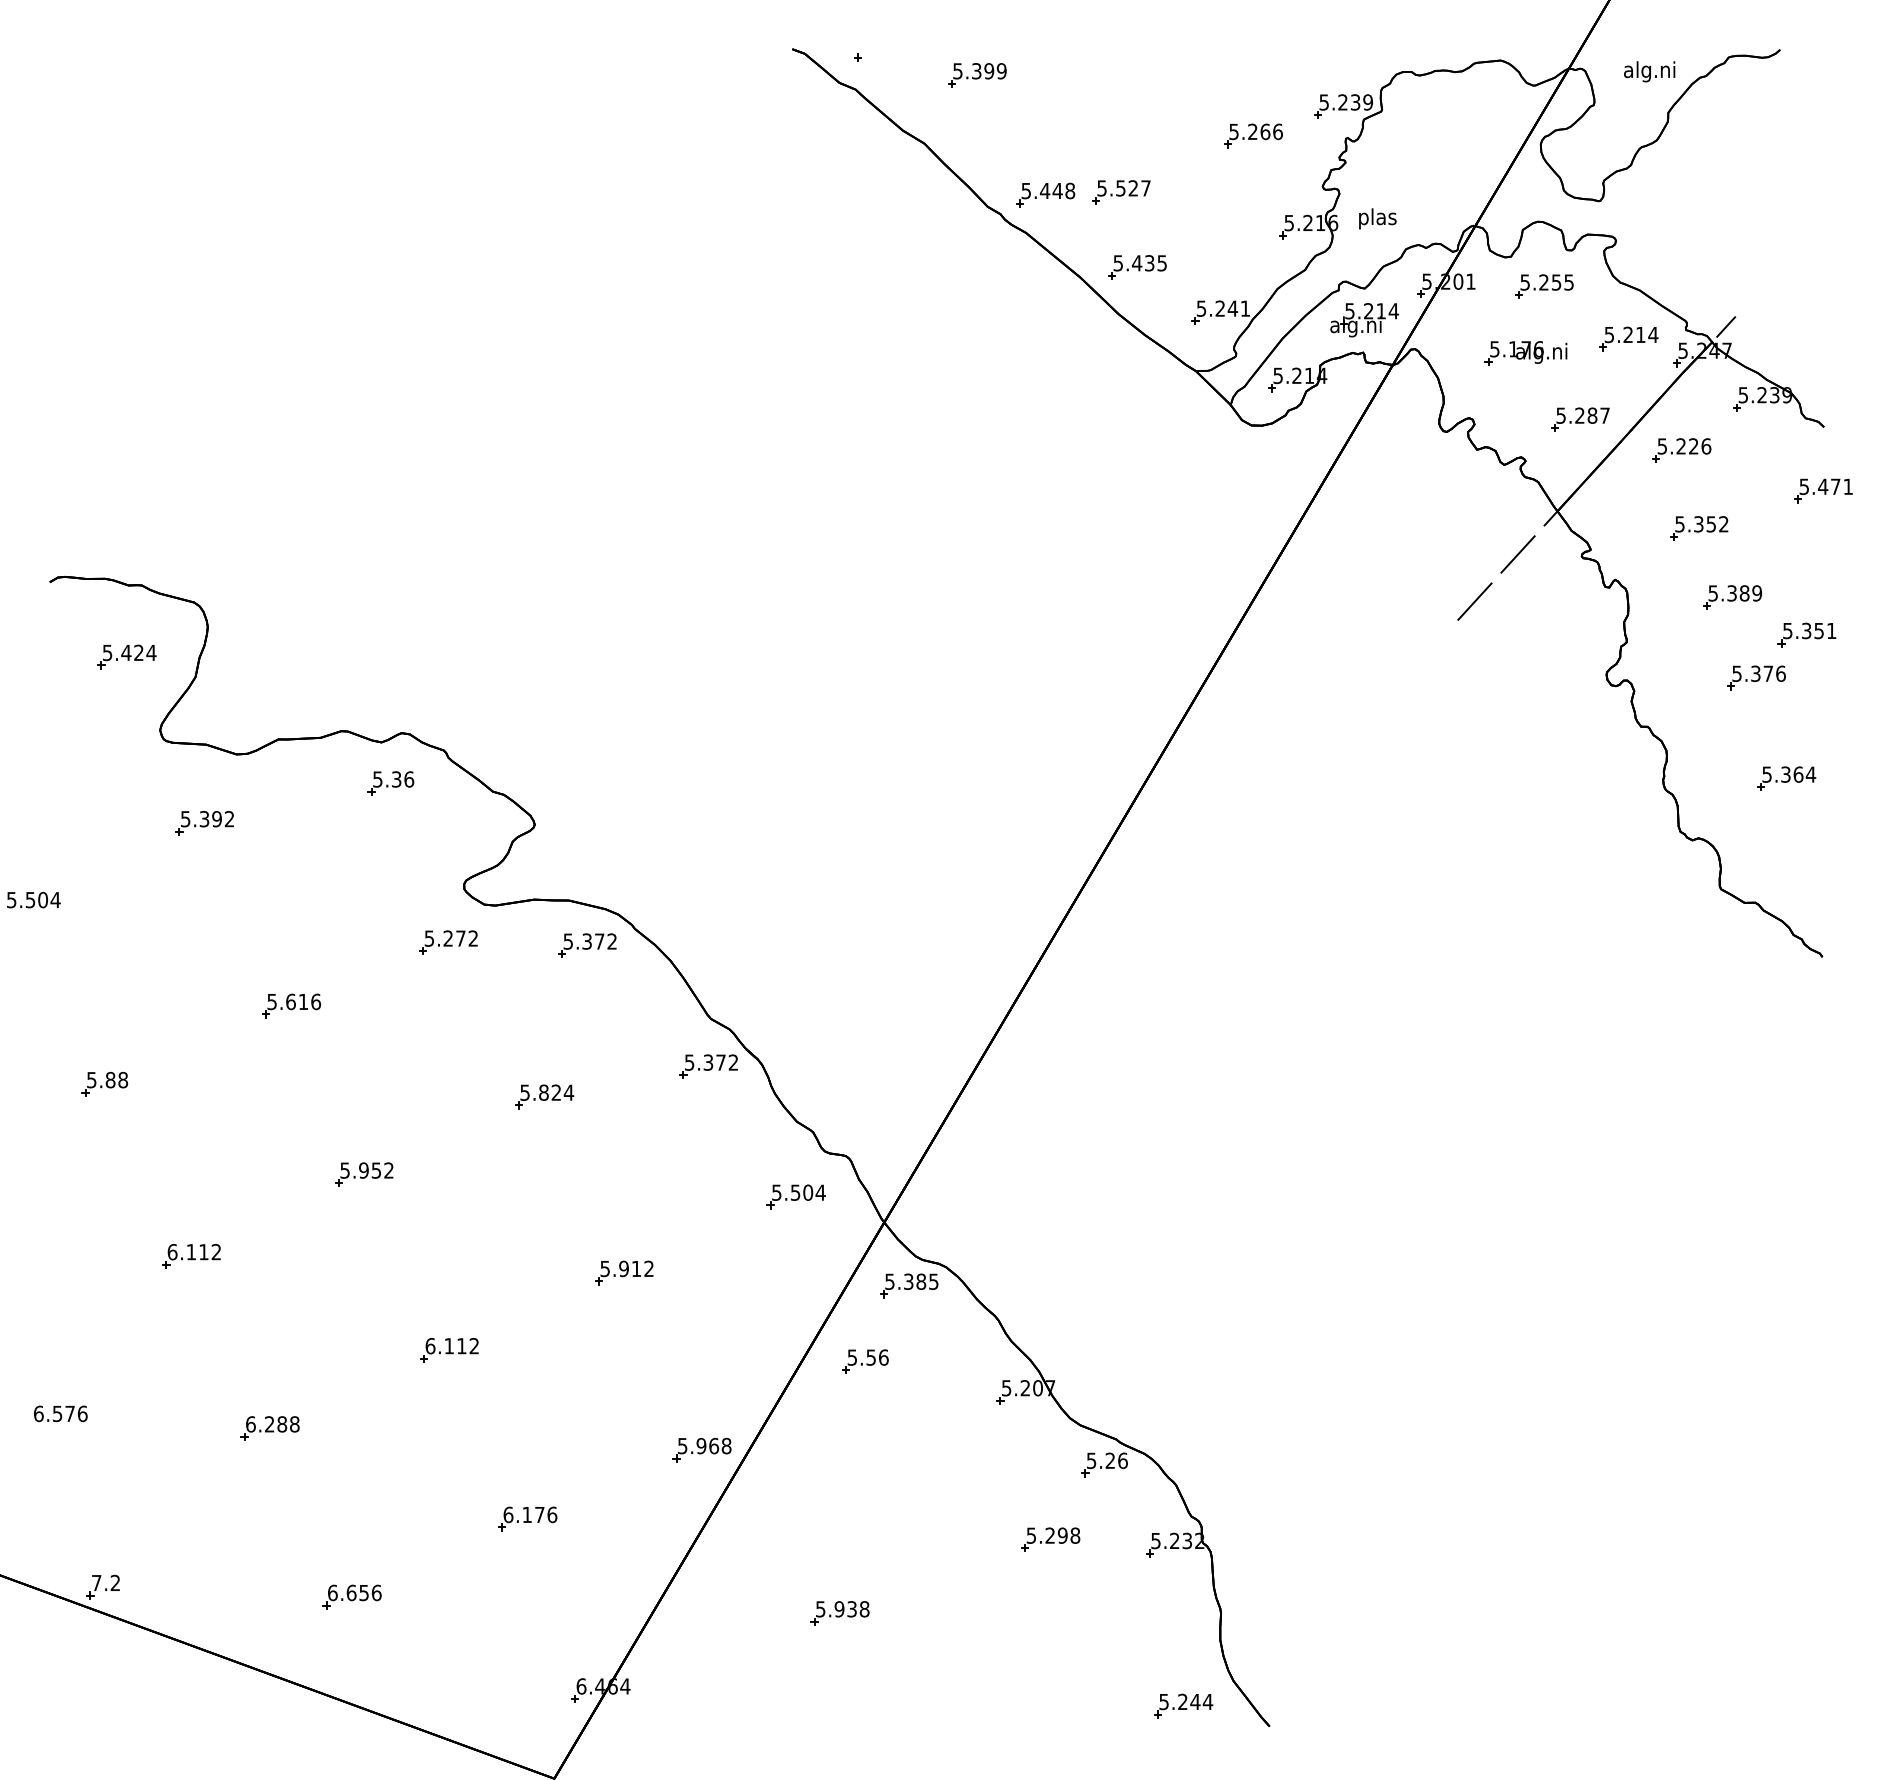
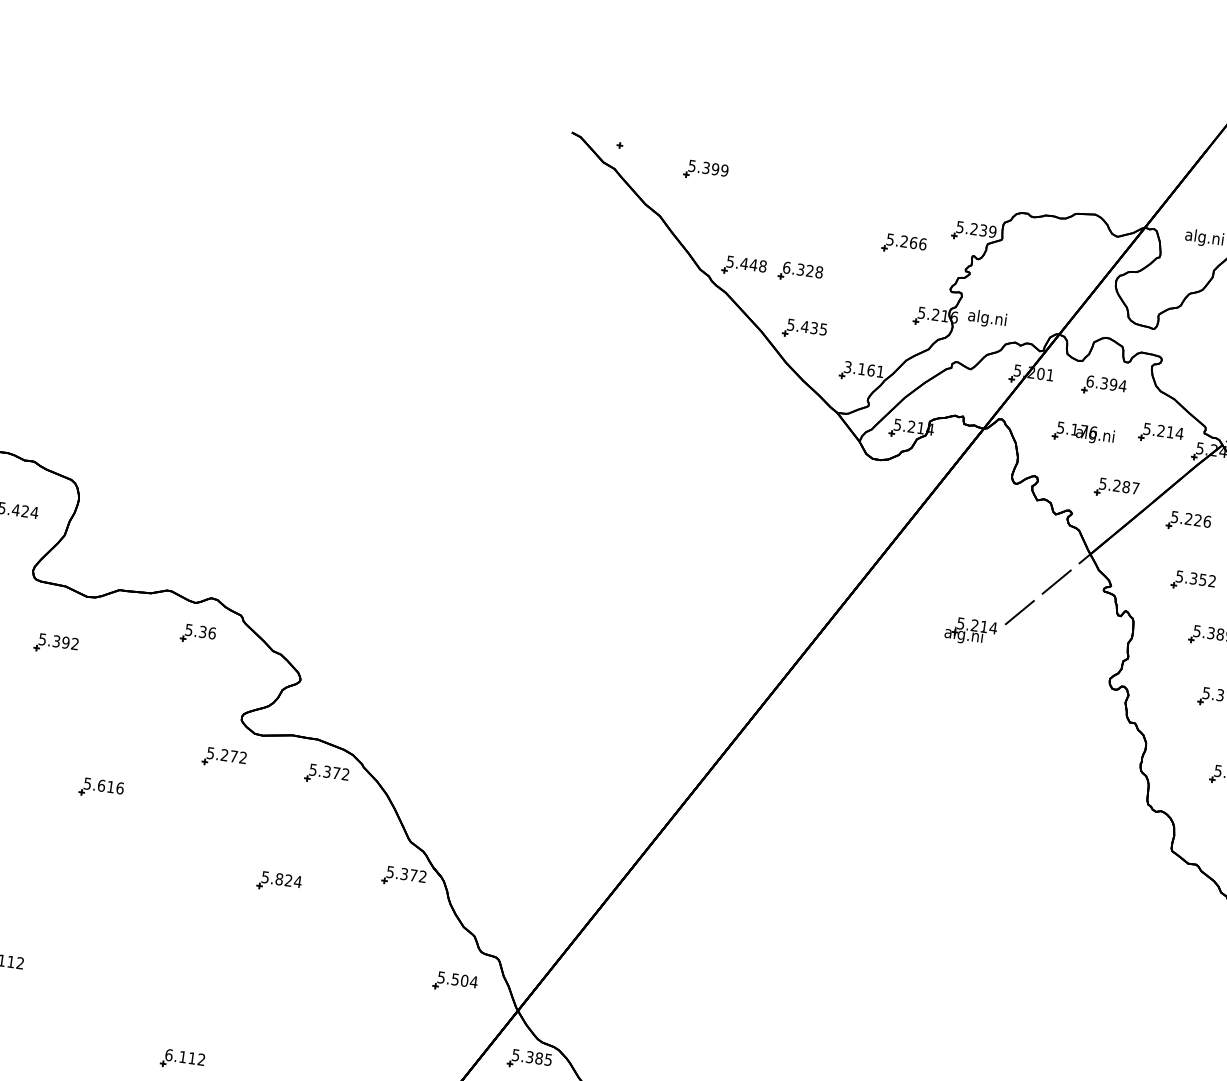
text: (1123, 188) -> (802, 270), 5.527 -> 6.328
text: (1376, 218) -> (986, 318), plas -> alg.ni
text: (1547, 282) -> (1106, 383), 5.255 -> 6.394
text: (1217, 308) -> (859, 368), 5.241 -> 3.161
part: (1364, 320) -> (970, 631), moved
part: (364, 1174) -> (138, 921), removed
part: (624, 1272) -> (320, 1020), removed

